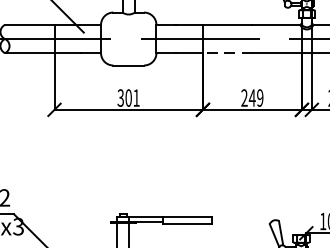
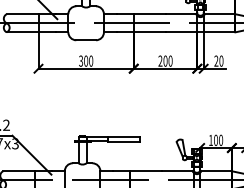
line: (227, 53) -> (149, 32), dashed -> solid
text: (137, 97) -> (91, 60), 301 -> 300
text: (255, 97) -> (167, 60), 249 -> 200

